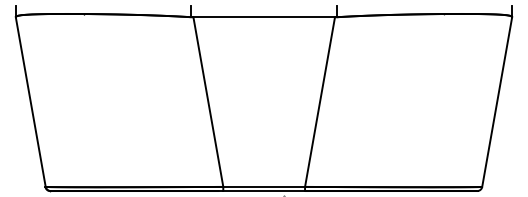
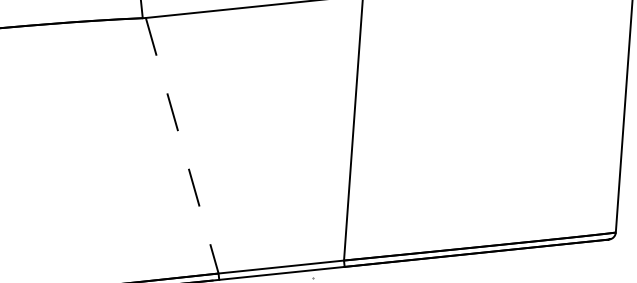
line: (208, 102) -> (182, 146), solid -> dashed

